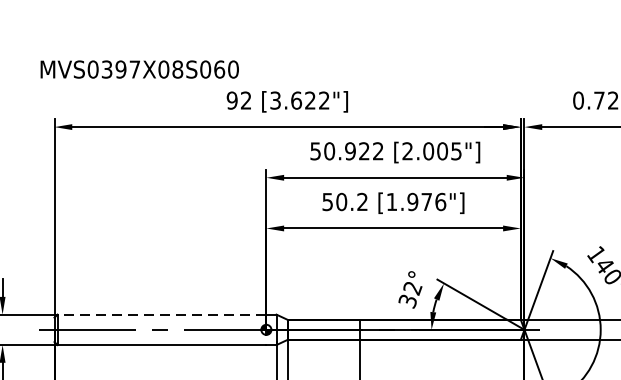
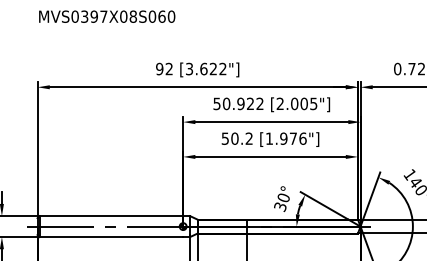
text: (140, 69) -> (107, 16), moved
text: (412, 288) -> (283, 198), 32° -> 30°
line: (162, 315) -> (111, 216), dashed -> solid

